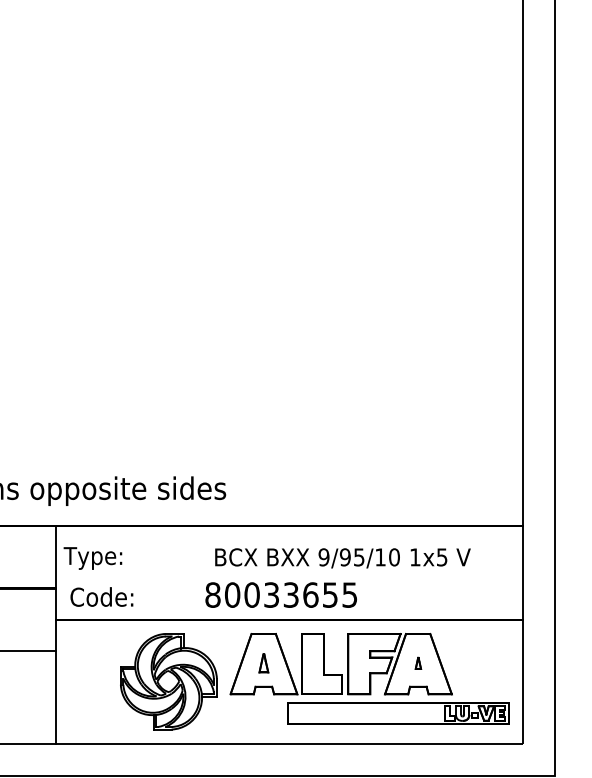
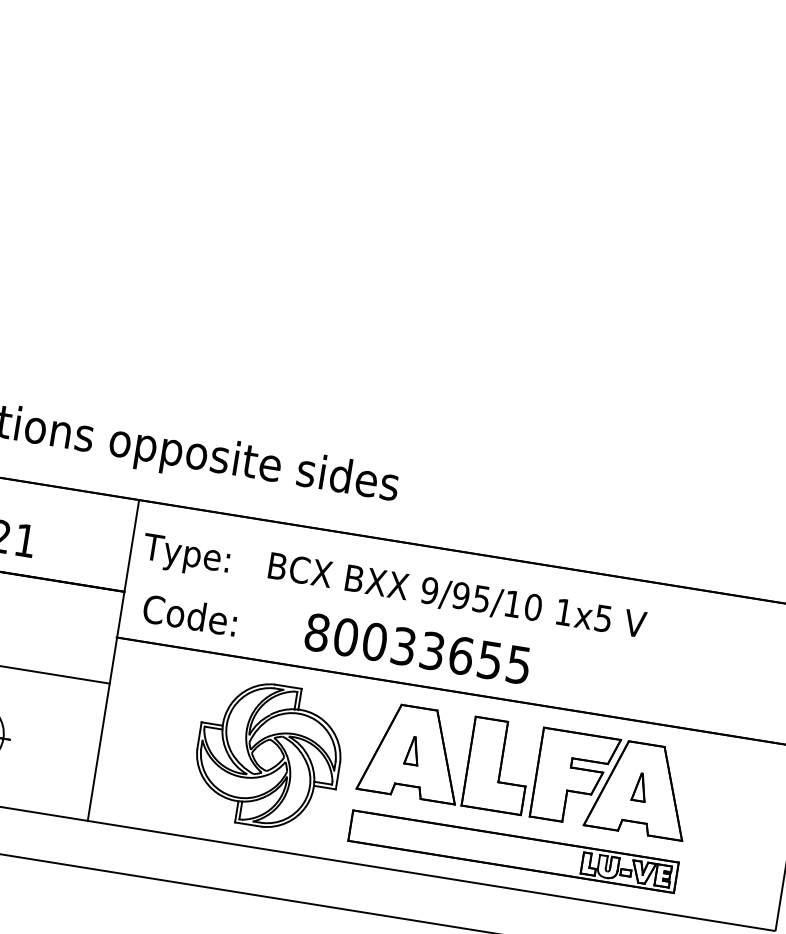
text: (342, 558) -> (456, 596), moved
text: (280, 594) -> (416, 647), moved
part: (418, 663) -> (640, 787), size x1.67
part: (398, 713) -> (513, 851), moved

